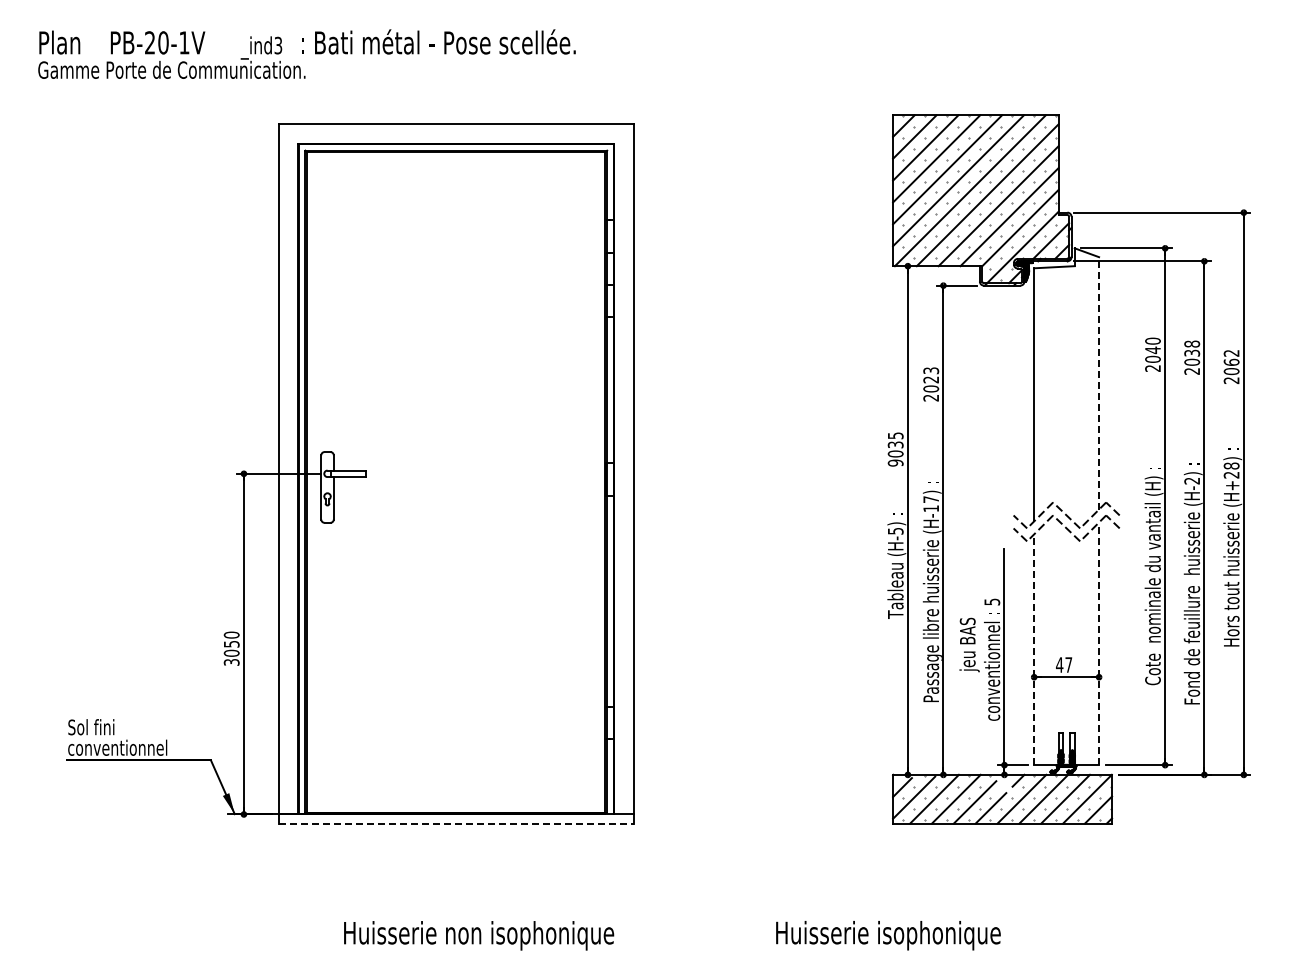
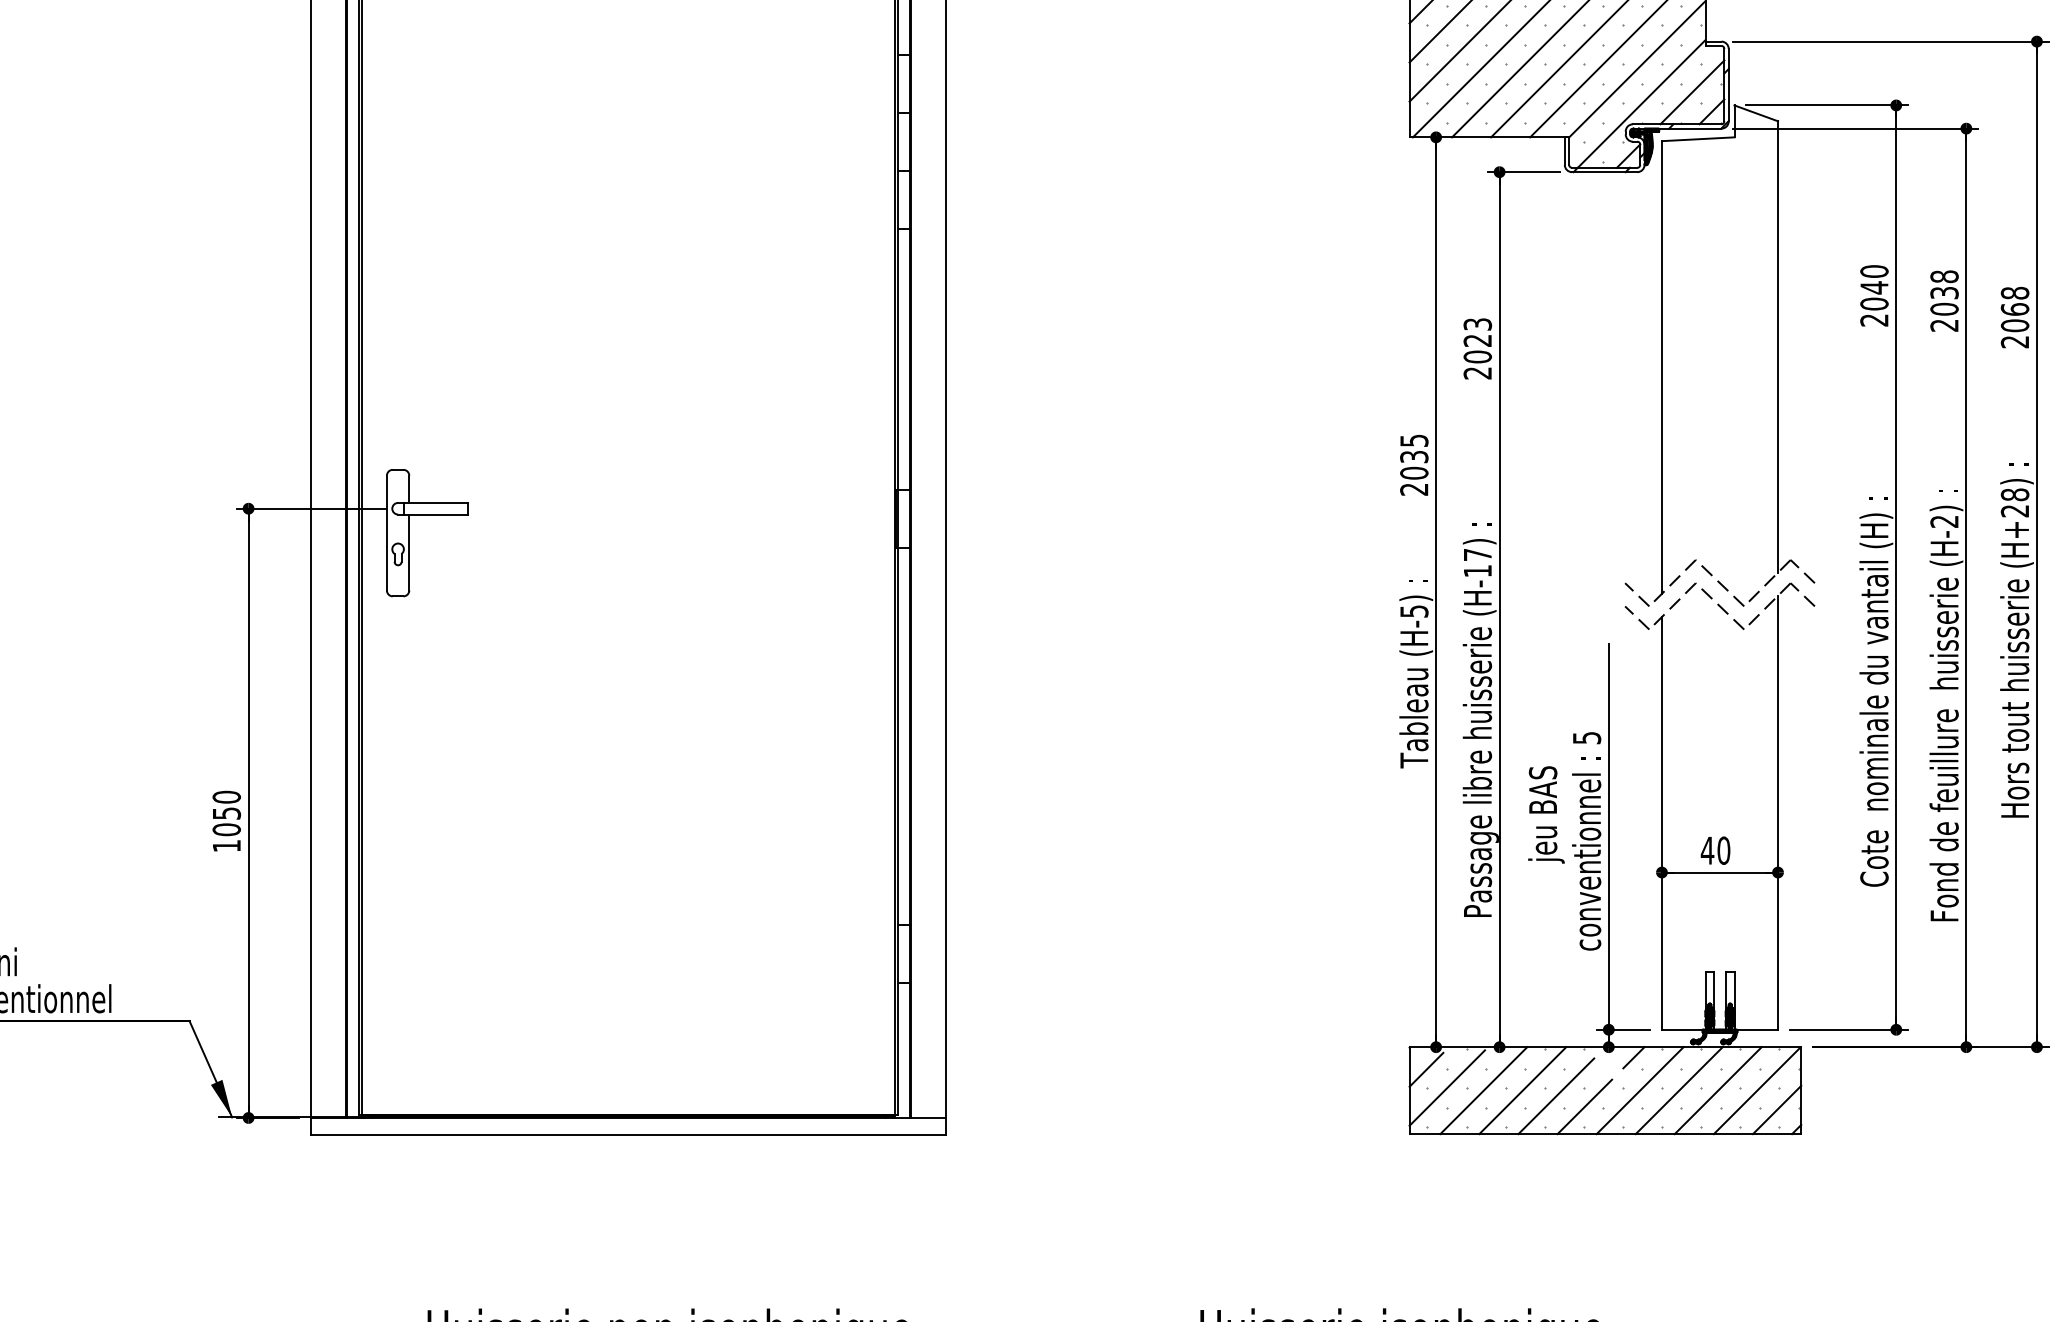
text: (1231, 352) -> (2014, 291), 2062 -> 2068
line: (1099, 382) -> (1778, 345), dashed -> solid
text: (895, 462) -> (1413, 488), 9035 -> 2035
line: (1099, 643) -> (1778, 812), dashed -> solid
line: (1034, 649) -> (1662, 822), dashed -> solid
text: (231, 662) -> (226, 846), 3050 -> 1050
text: (1068, 664) -> (1723, 849), 47 -> 40
line: (456, 824) -> (628, 1135), dashed -> solid

